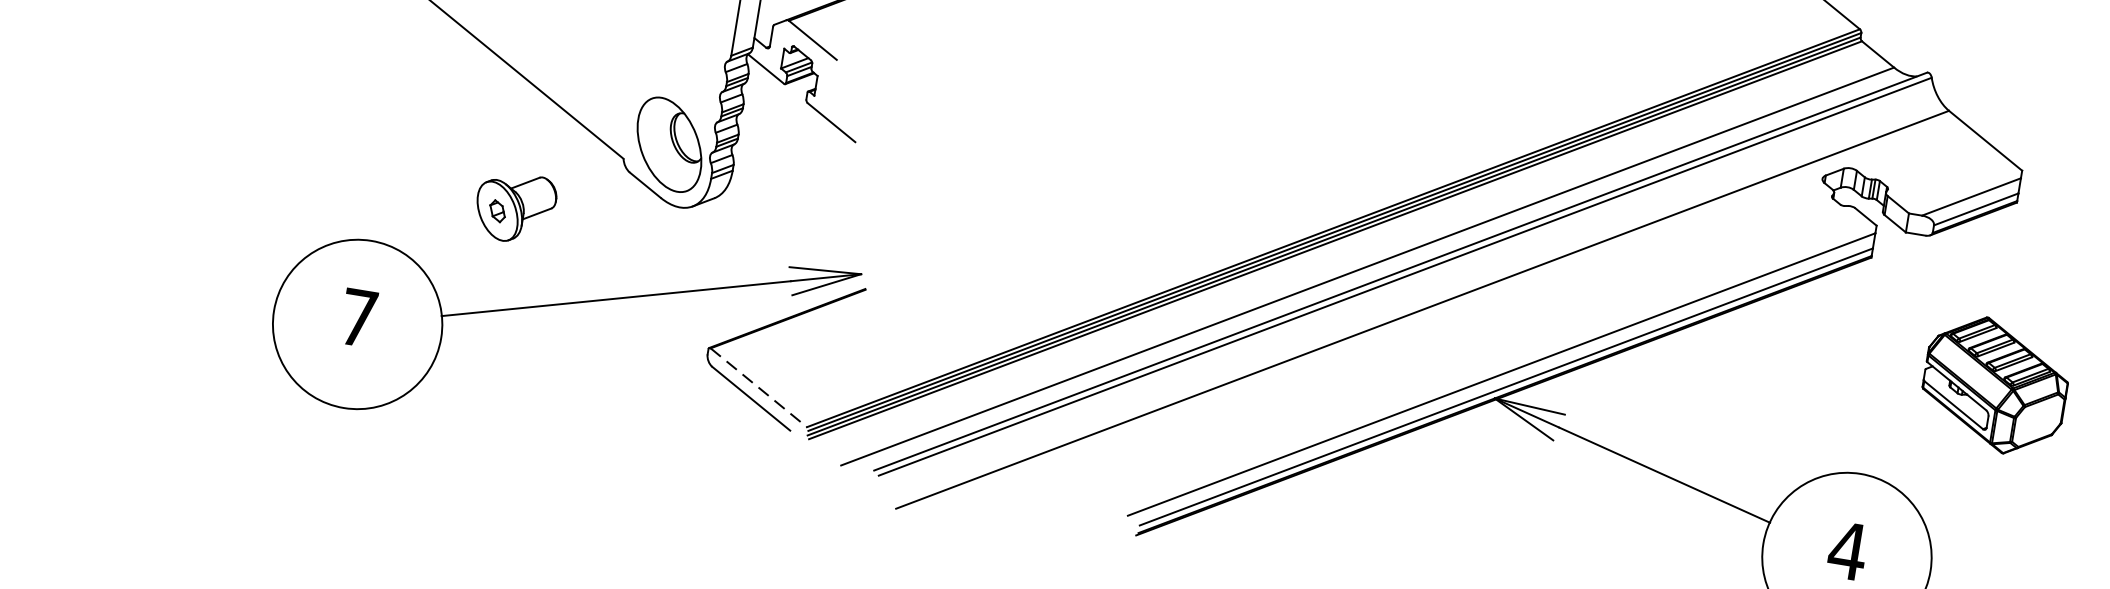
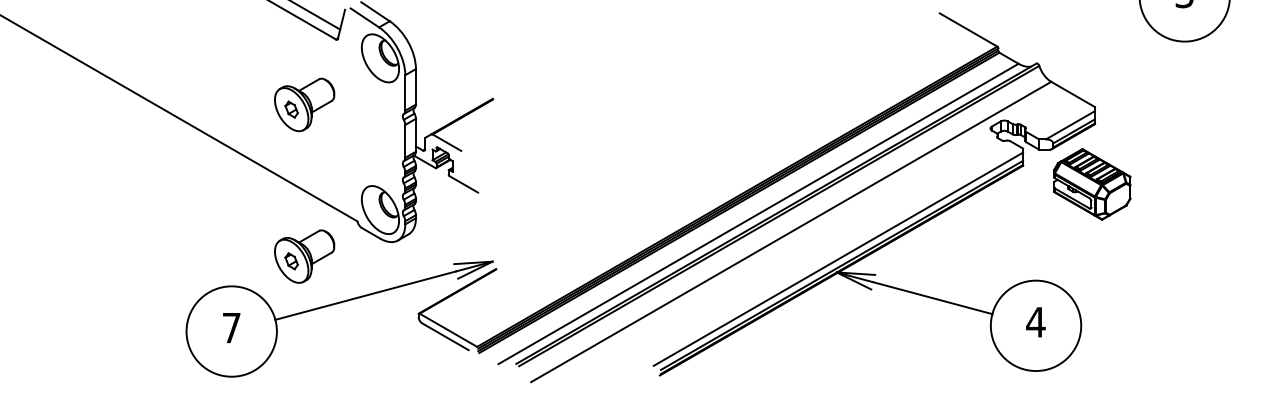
part: (514, 207) -> (304, 256), size x1.43
part: (1995, 385) -> (1092, 184), moved
line: (758, 388) -> (448, 330), dashed -> solid

